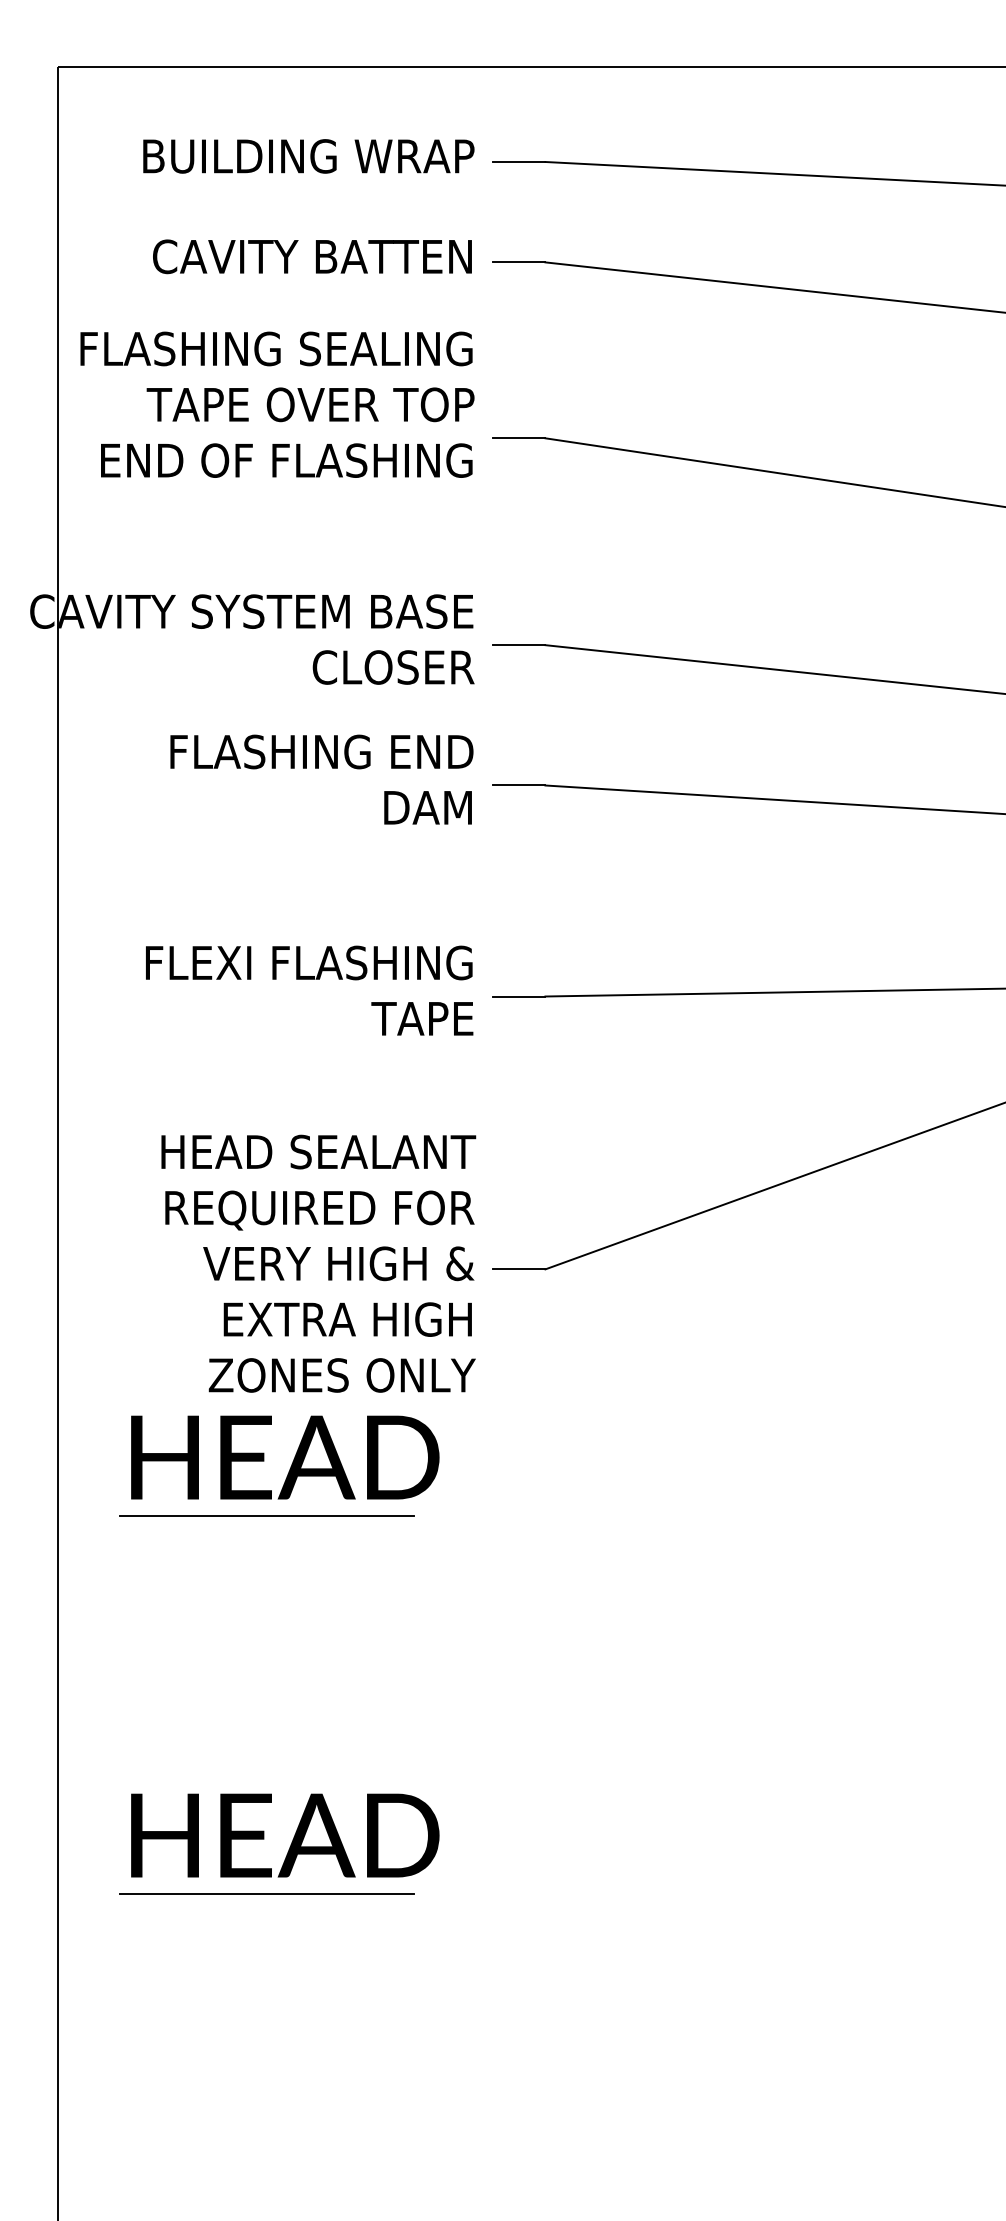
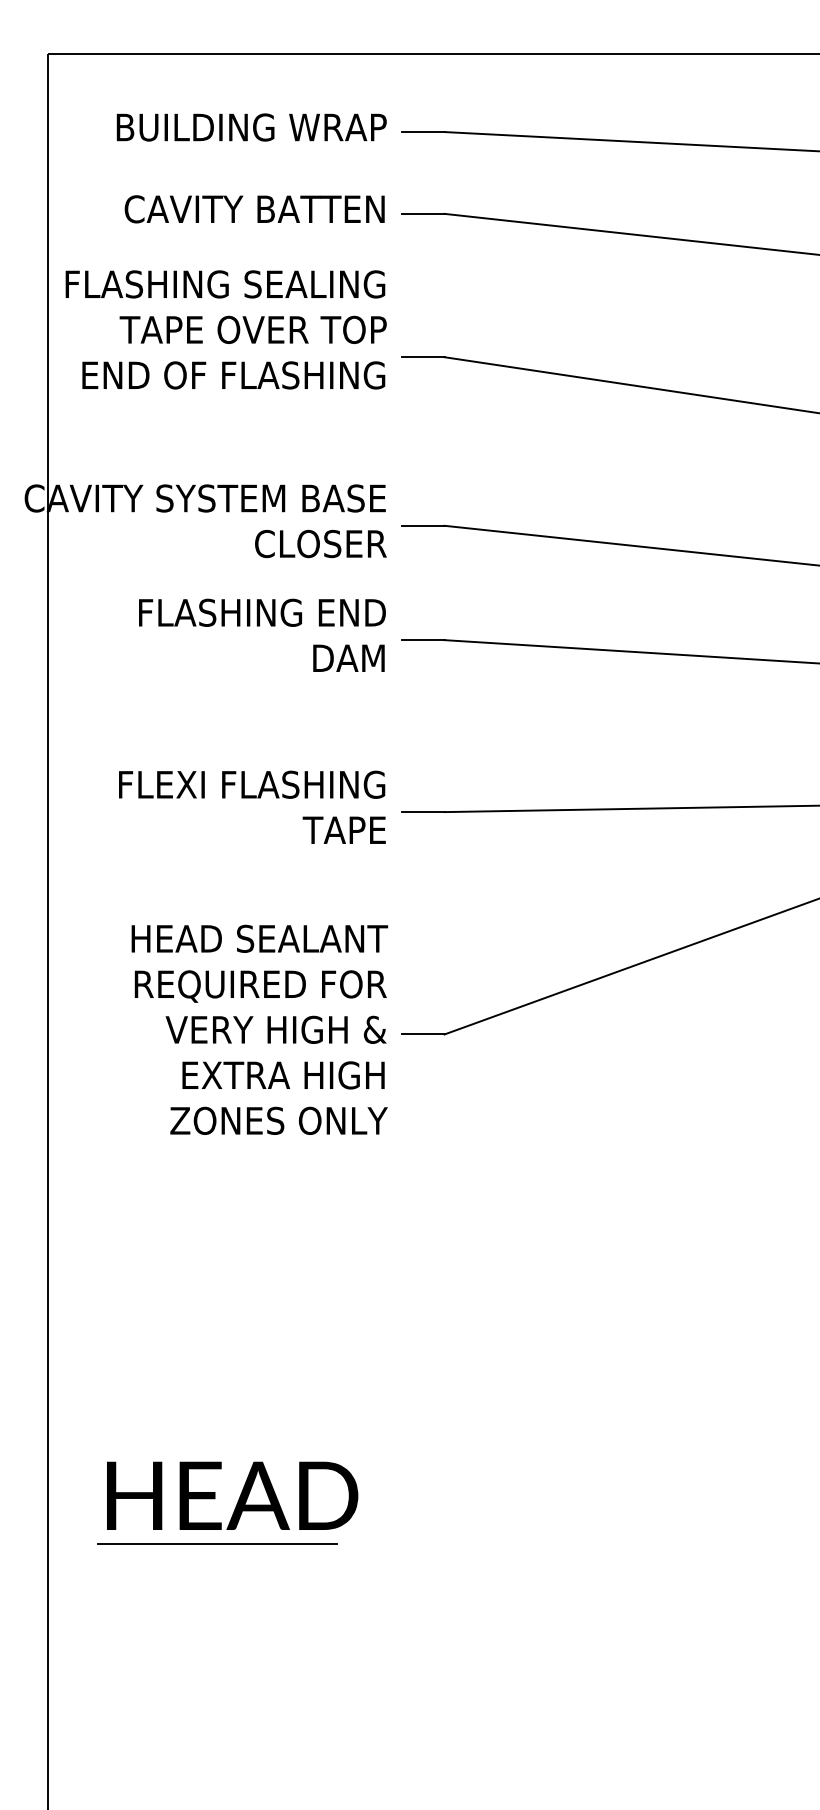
part: (289, 1469) -> (236, 1197), removed

